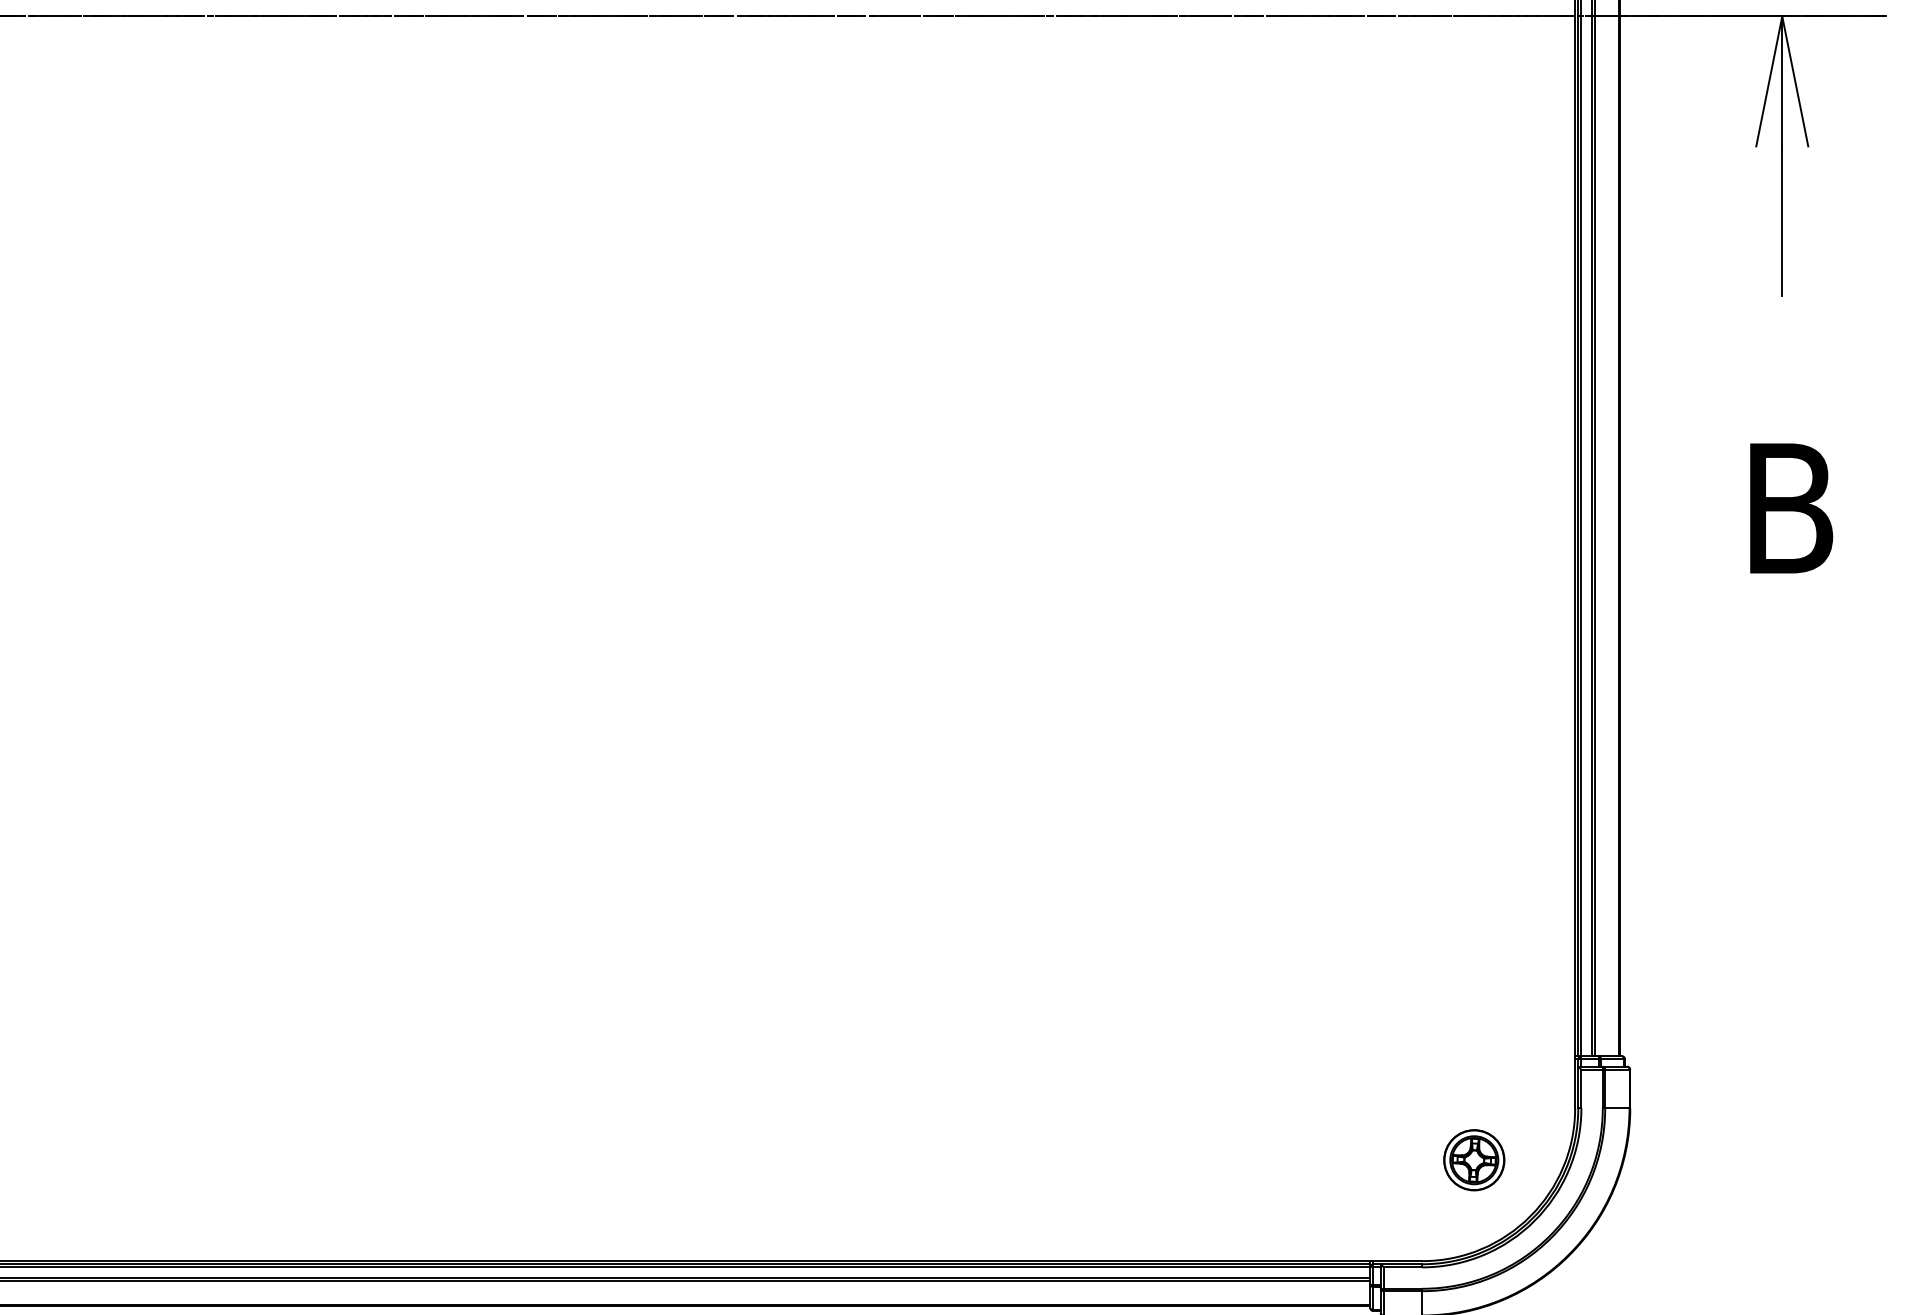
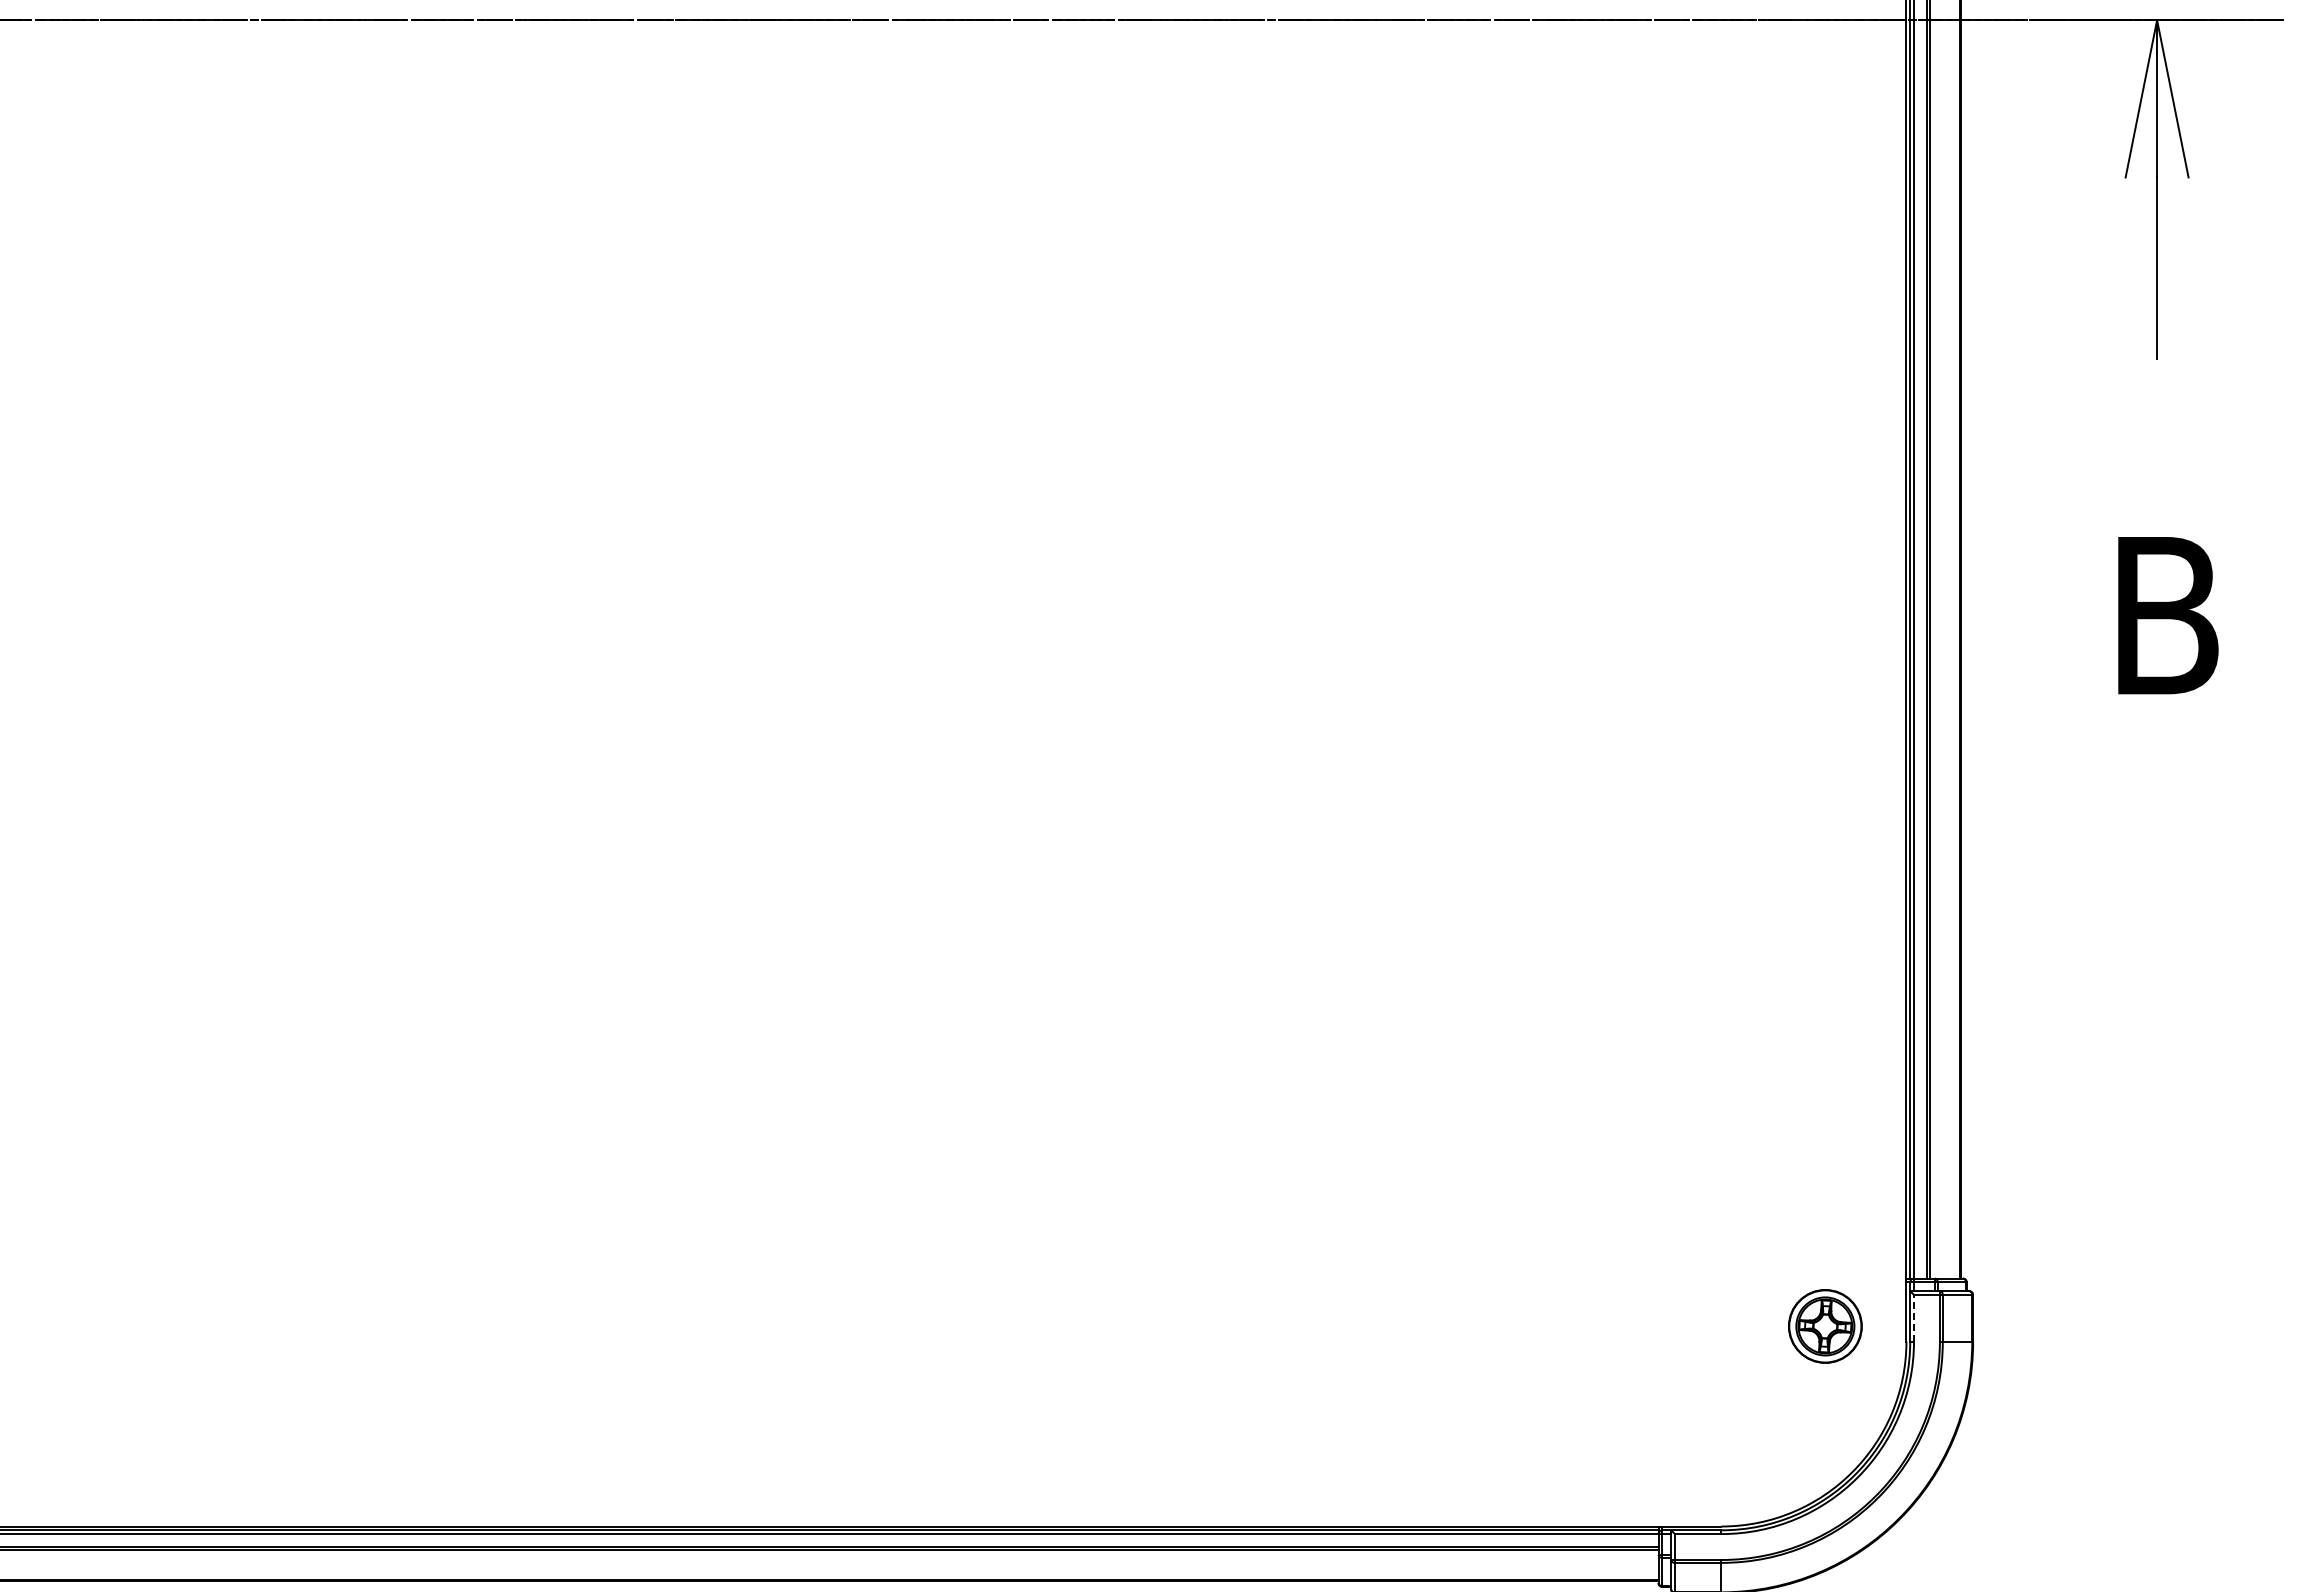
line: (1581, 1088) -> (1914, 1317), solid -> dashed
part: (1474, 1160) -> (1825, 1326), moved

